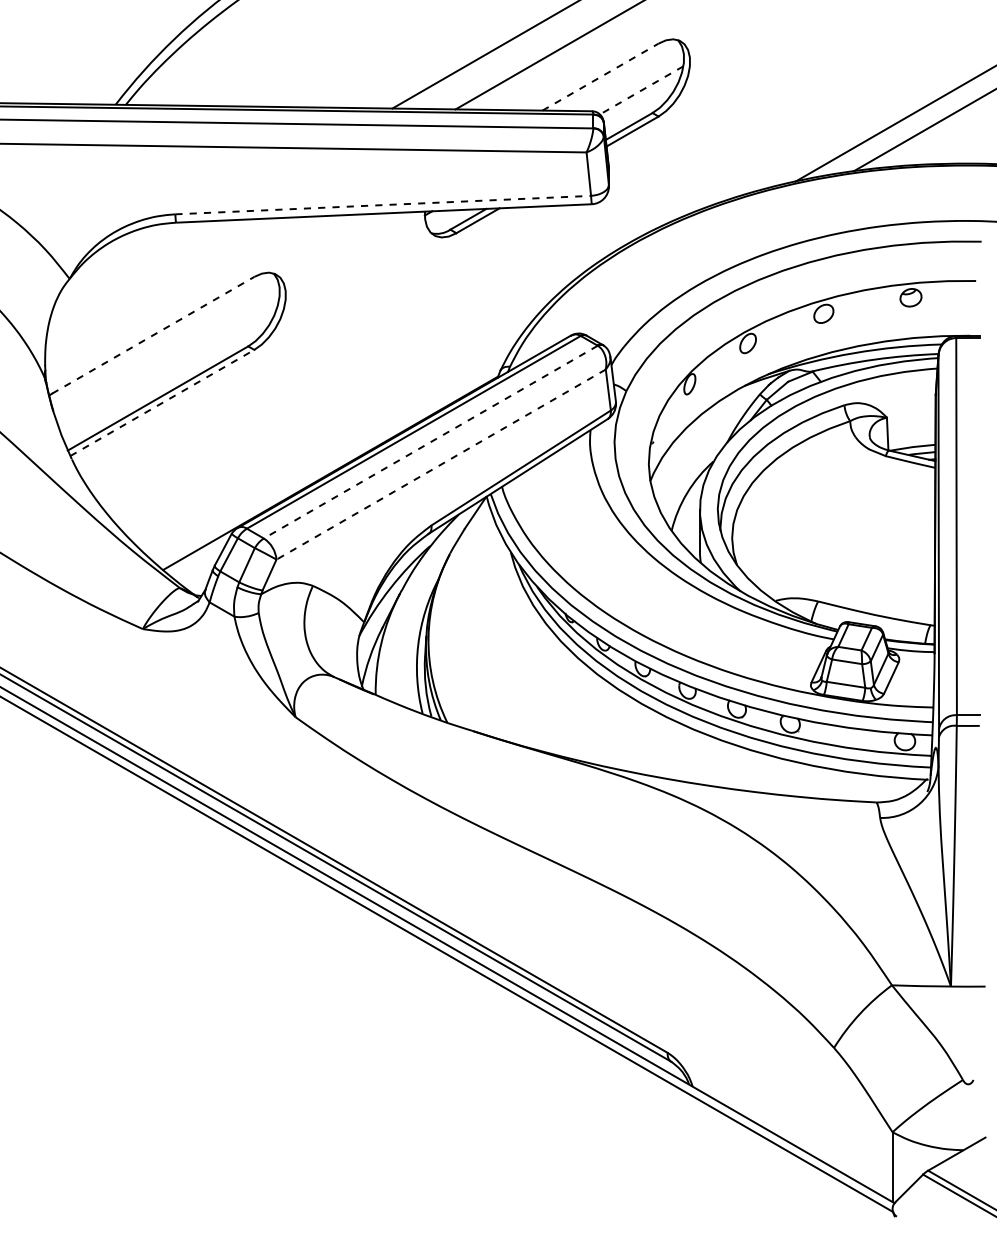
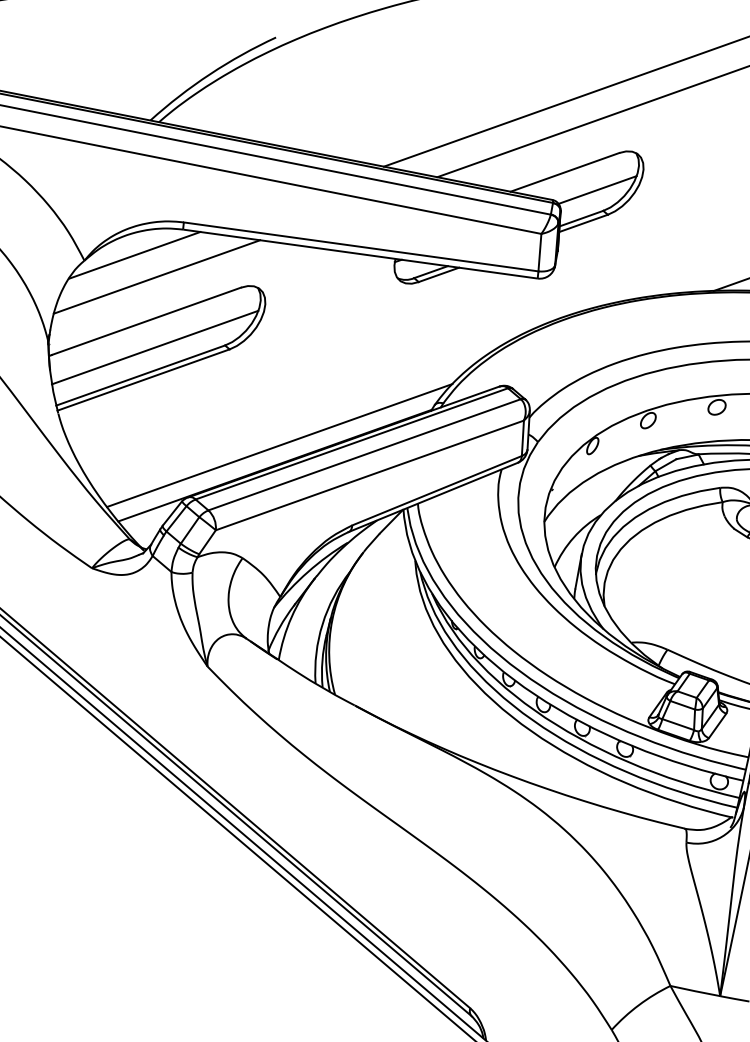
line: (600, 76) -> (564, 171), dashed -> solid
line: (641, 90) -> (597, 190), dashed -> solid
line: (383, 205) -> (361, 247), dashed -> solid
line: (125, 261) -> (134, 254), added
line: (155, 281) -> (156, 276), added
line: (153, 335) -> (146, 321), dashed -> solid
line: (168, 363) -> (154, 347), added
line: (162, 402) -> (143, 379), dashed -> solid
line: (430, 442) -> (364, 455), dashed -> solid
line: (331, 448) -> (279, 444), added
line: (440, 464) -> (369, 475), dashed -> solid

